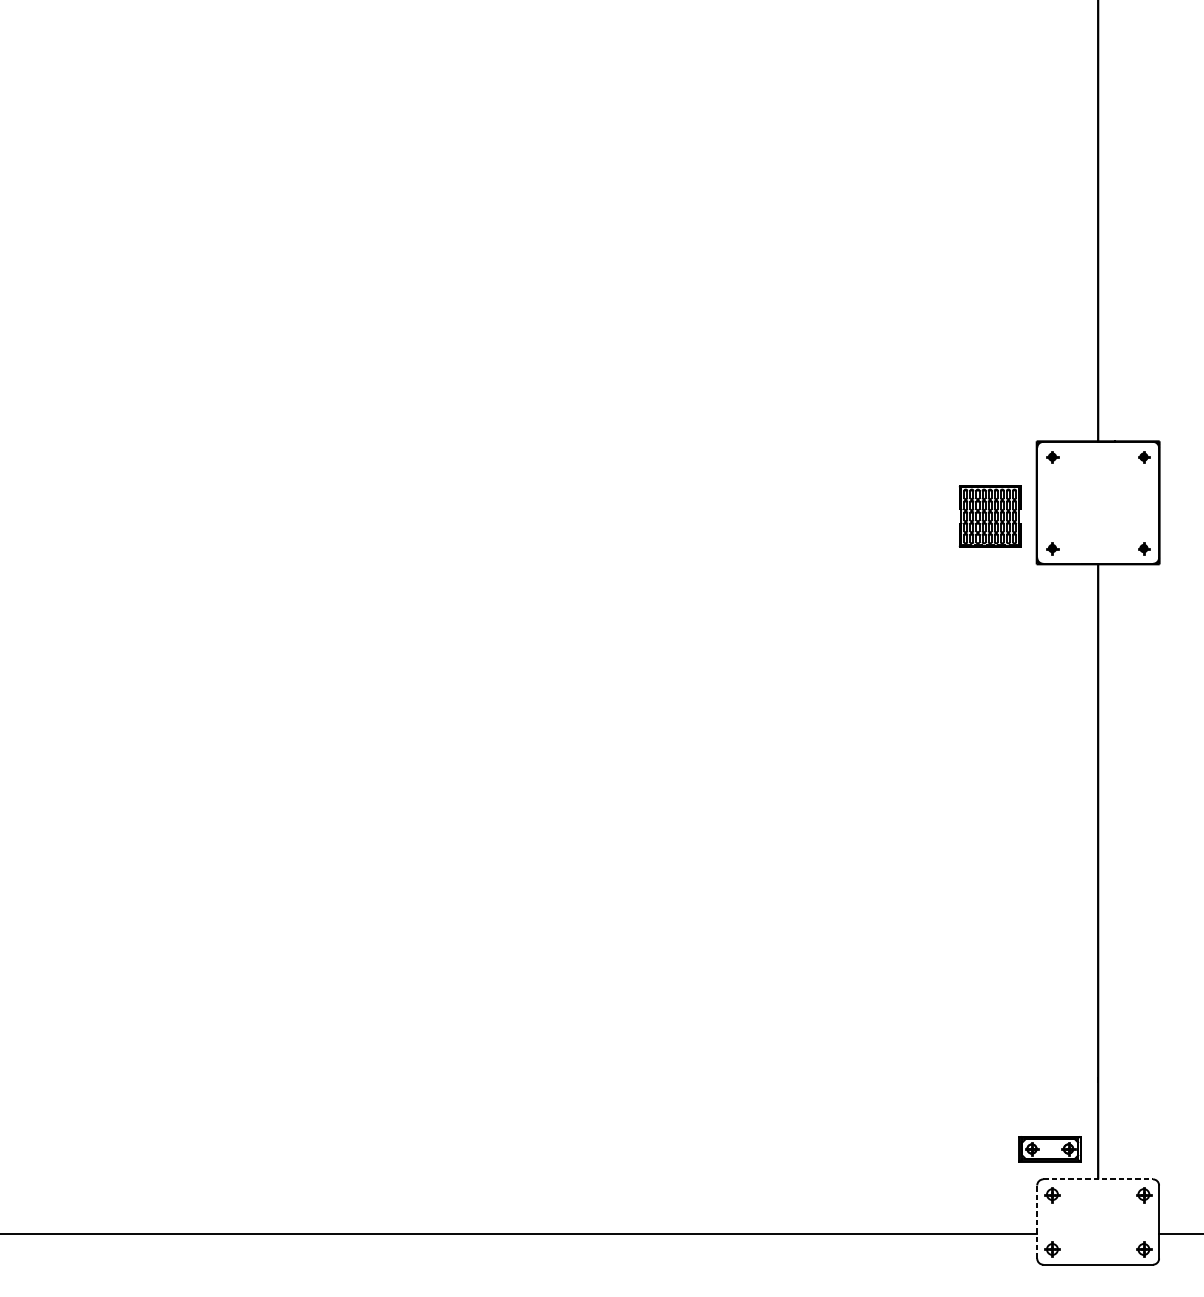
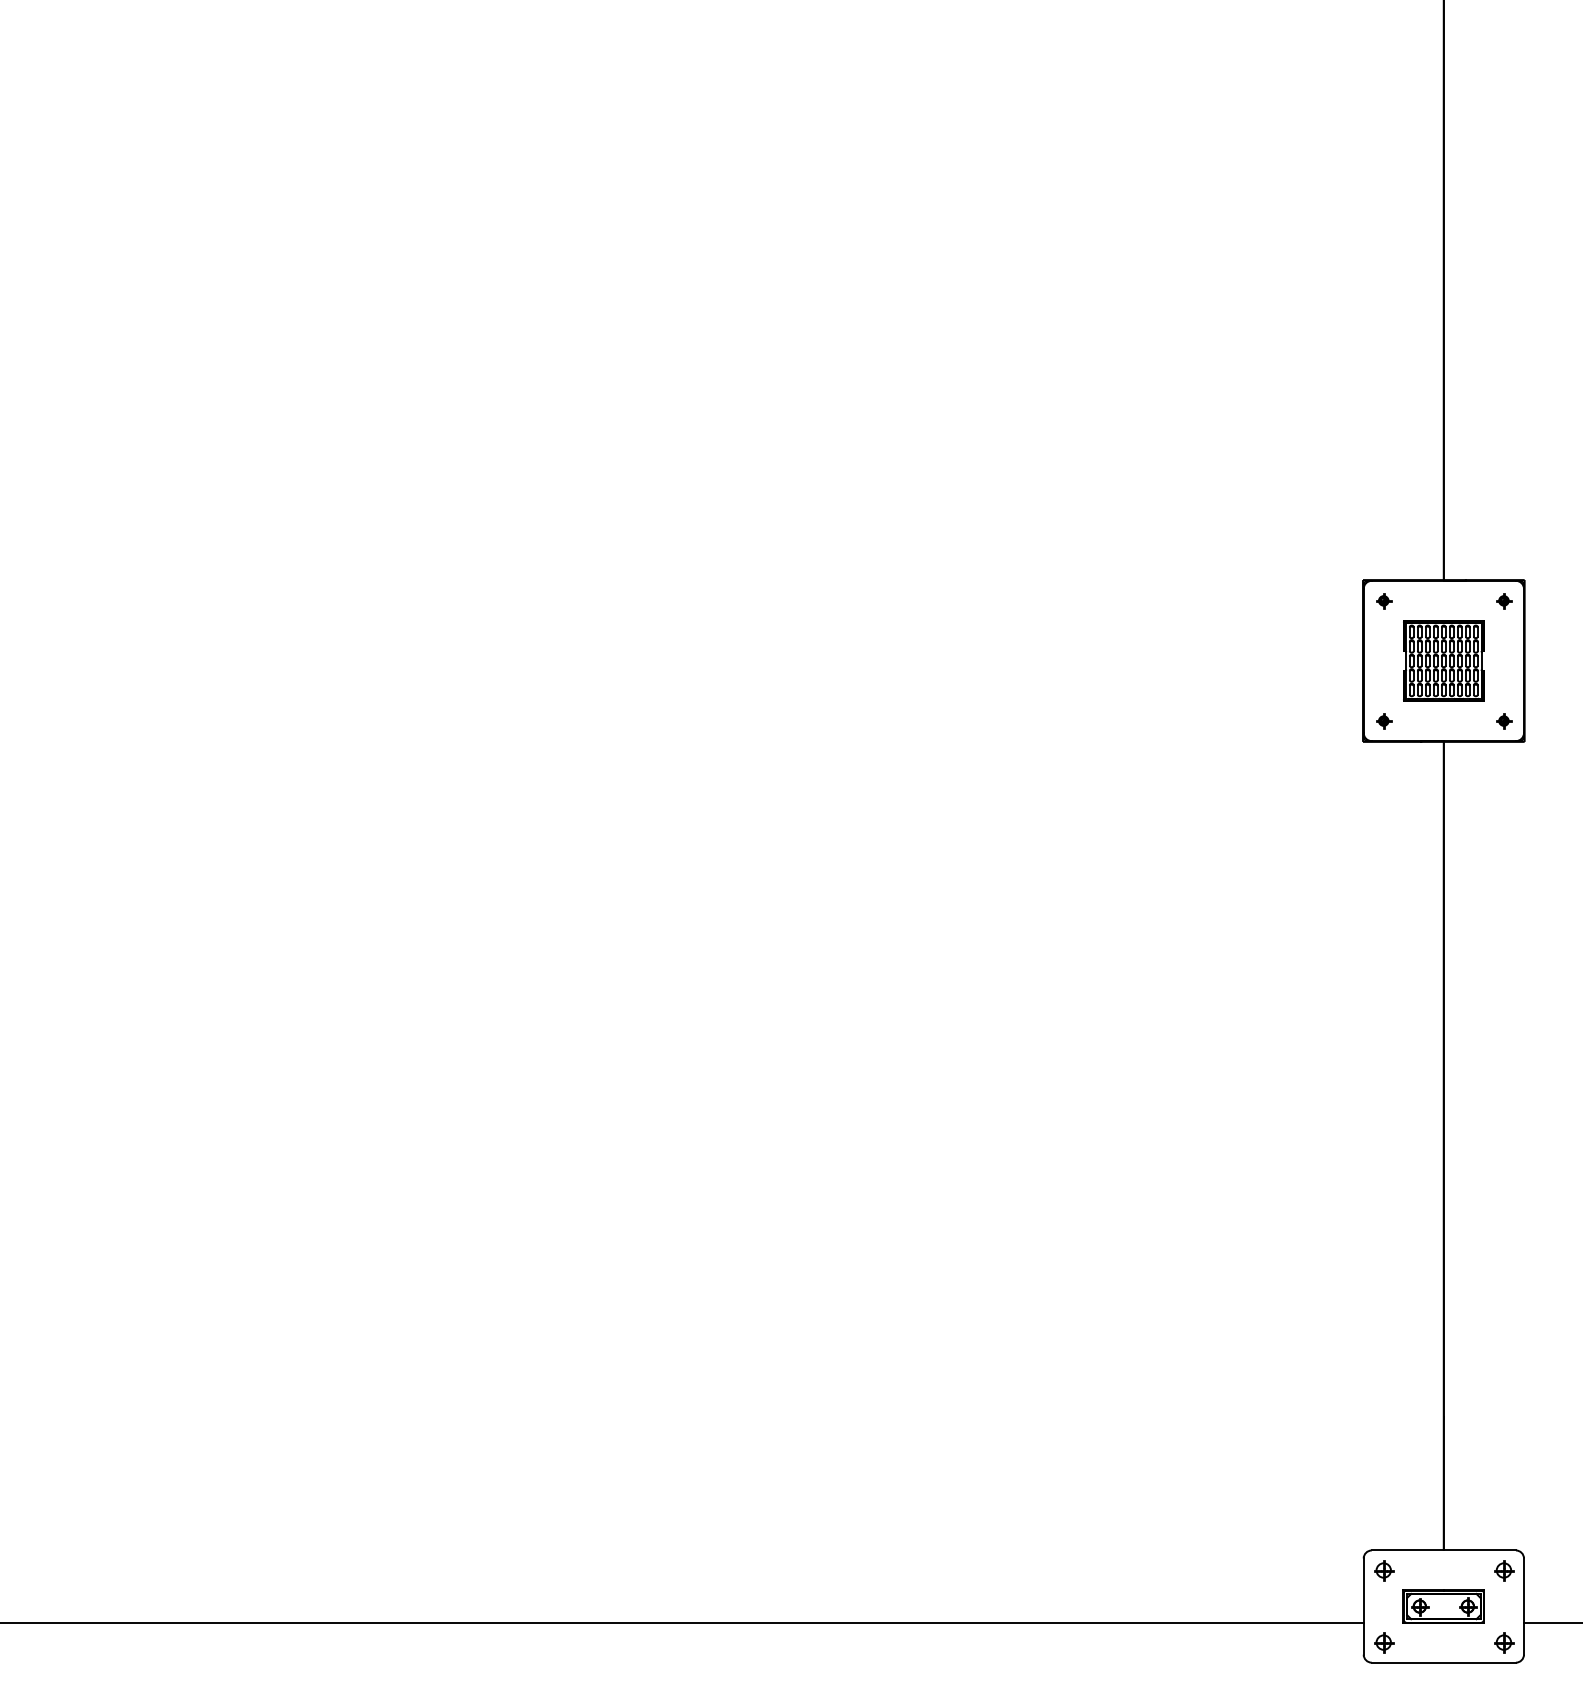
part: (989, 516) -> (1443, 660), moved
part: (1049, 1148) -> (1443, 1606), moved
line: (1098, 1179) -> (1444, 1550), dashed -> solid
line: (1037, 1221) -> (1363, 1606), dashed -> solid

